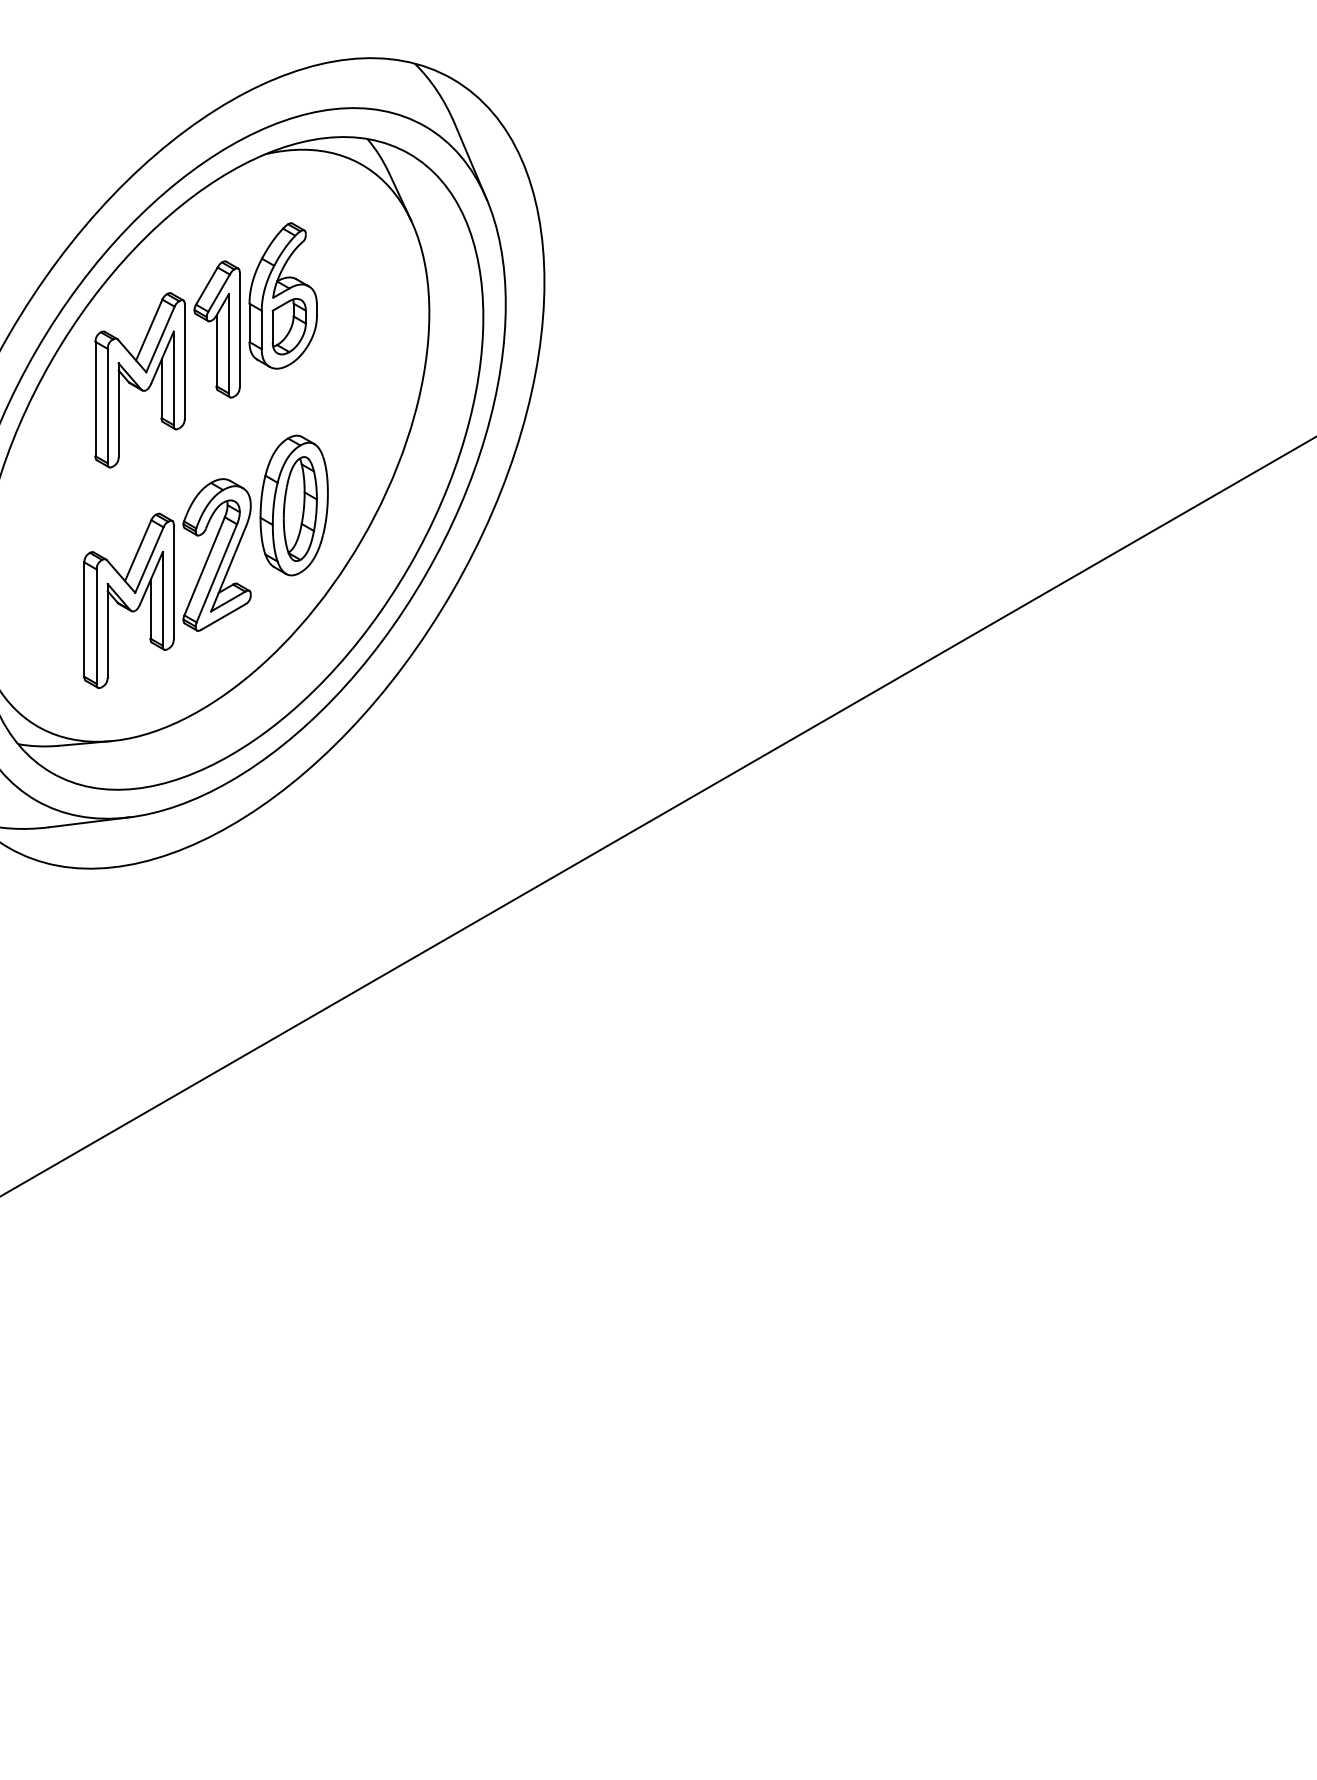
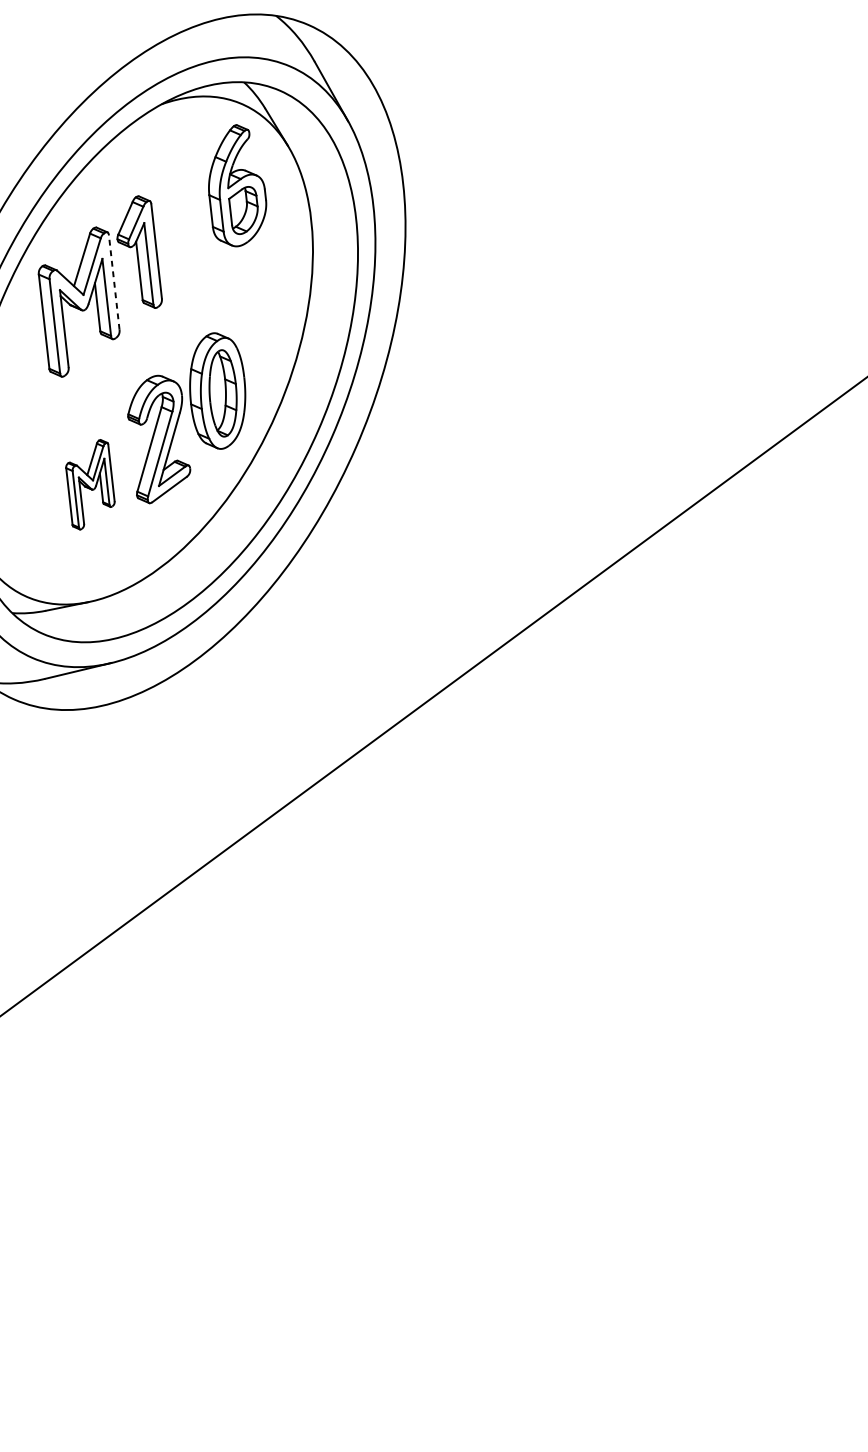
part: (282, 295) -> (235, 185), moved
line: (184, 361) -> (114, 282), solid -> dashed
part: (128, 600) -> (89, 484), size x0.6

